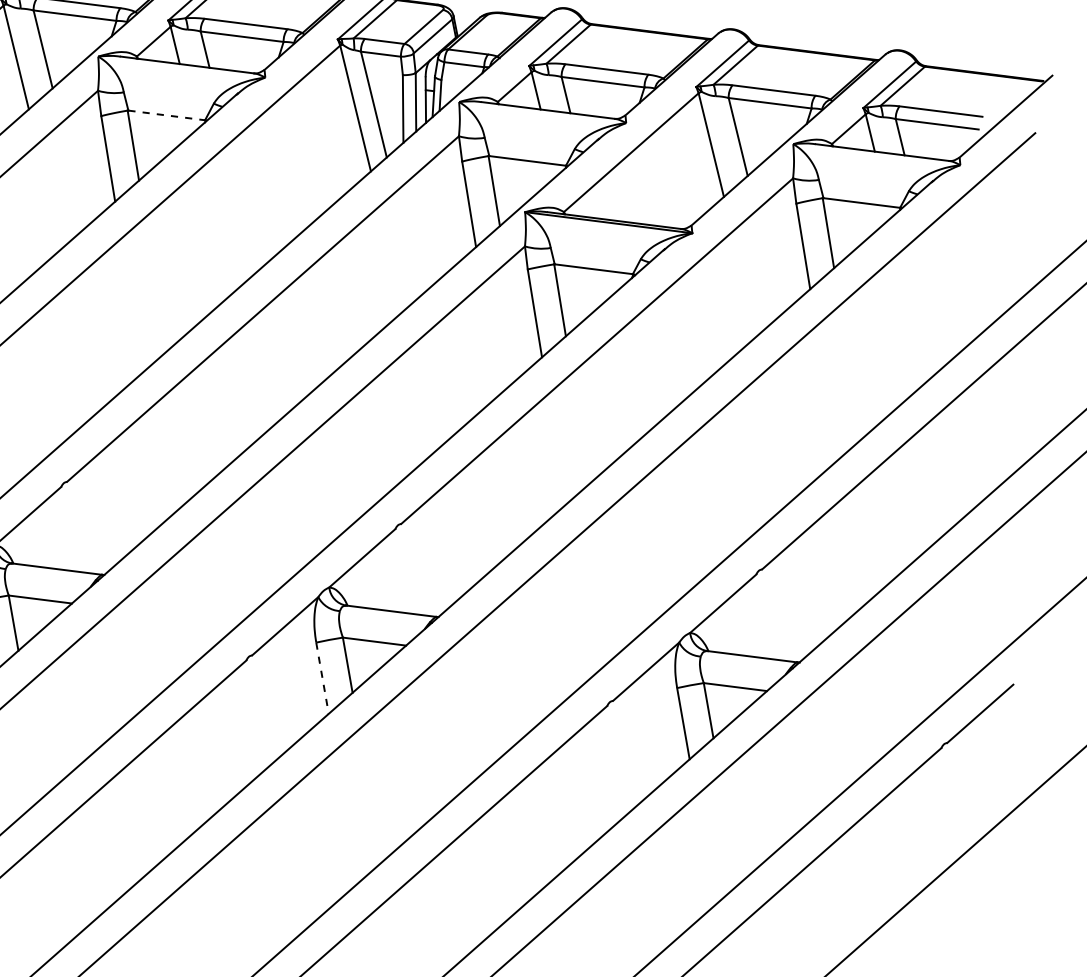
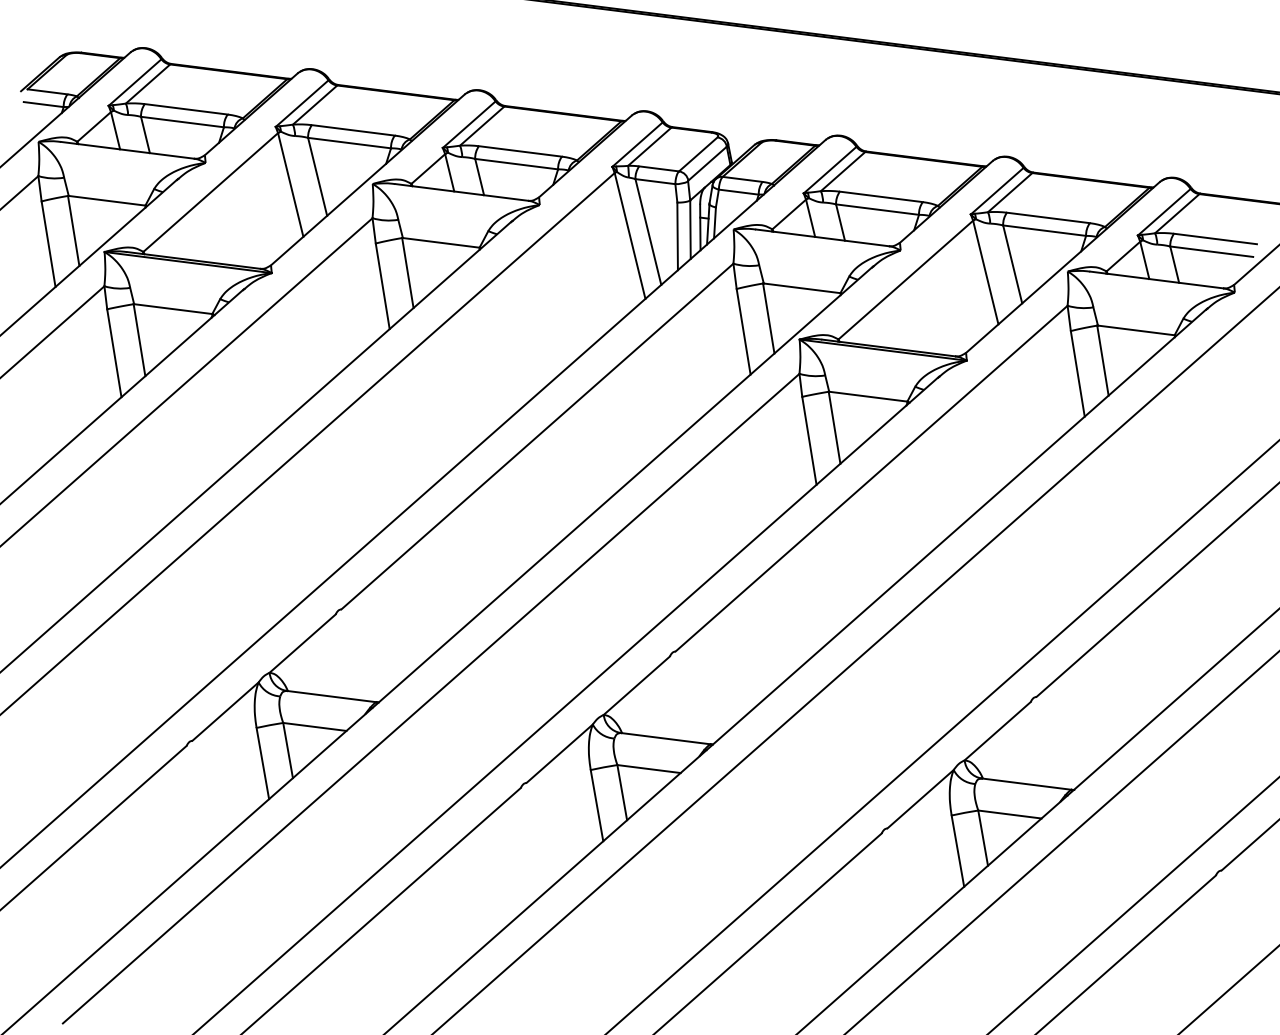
line: (167, 115) -> (441, 242), dashed -> solid
line: (323, 679) -> (597, 806), dashed -> solid

